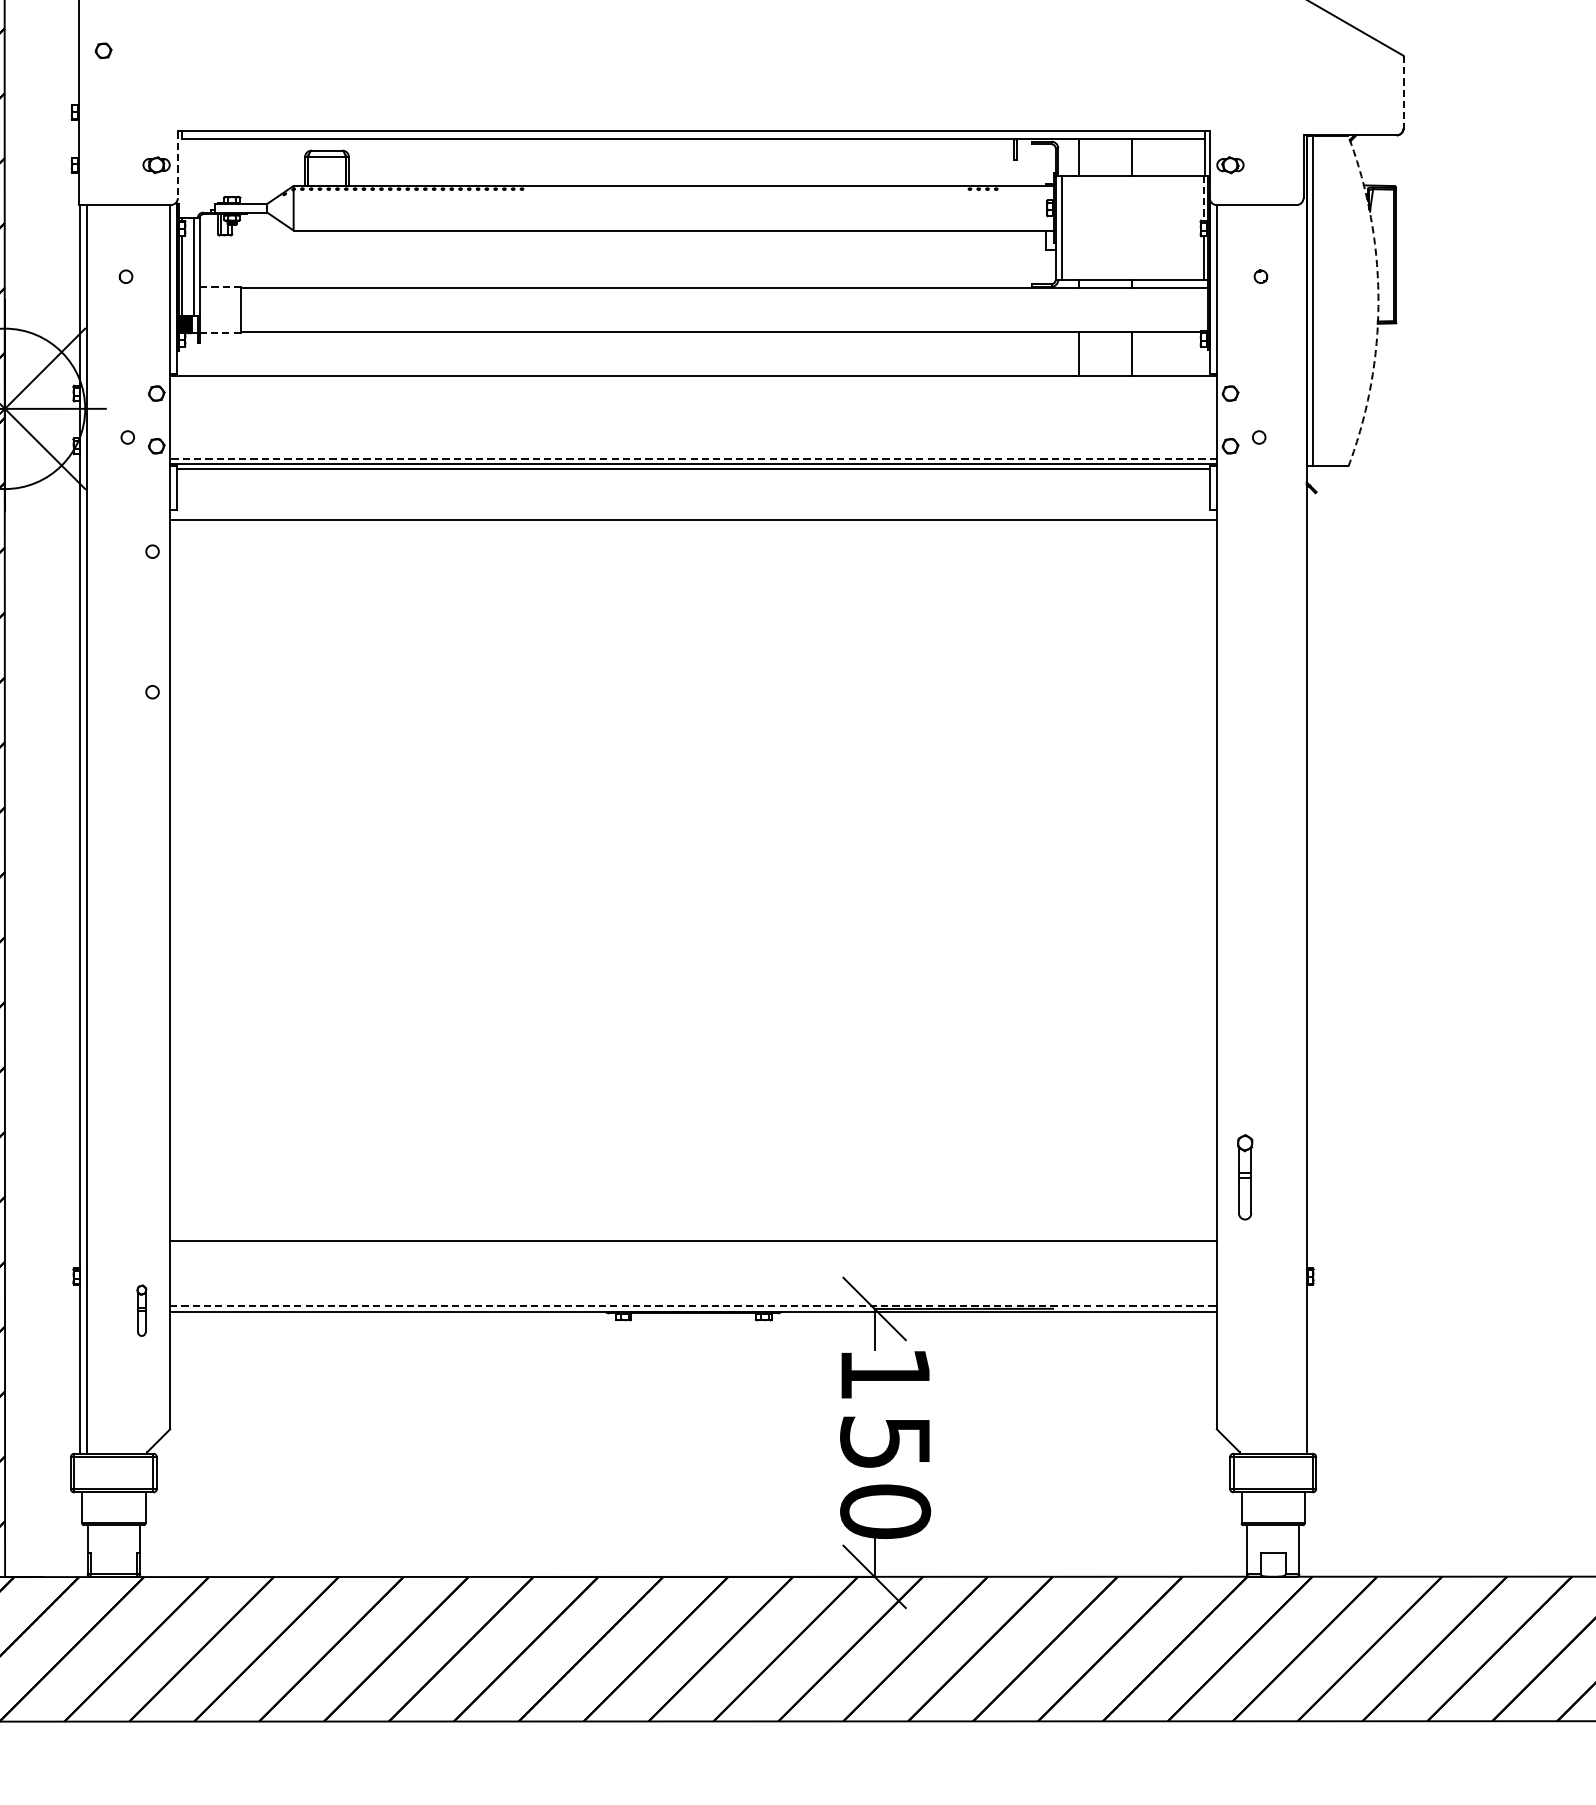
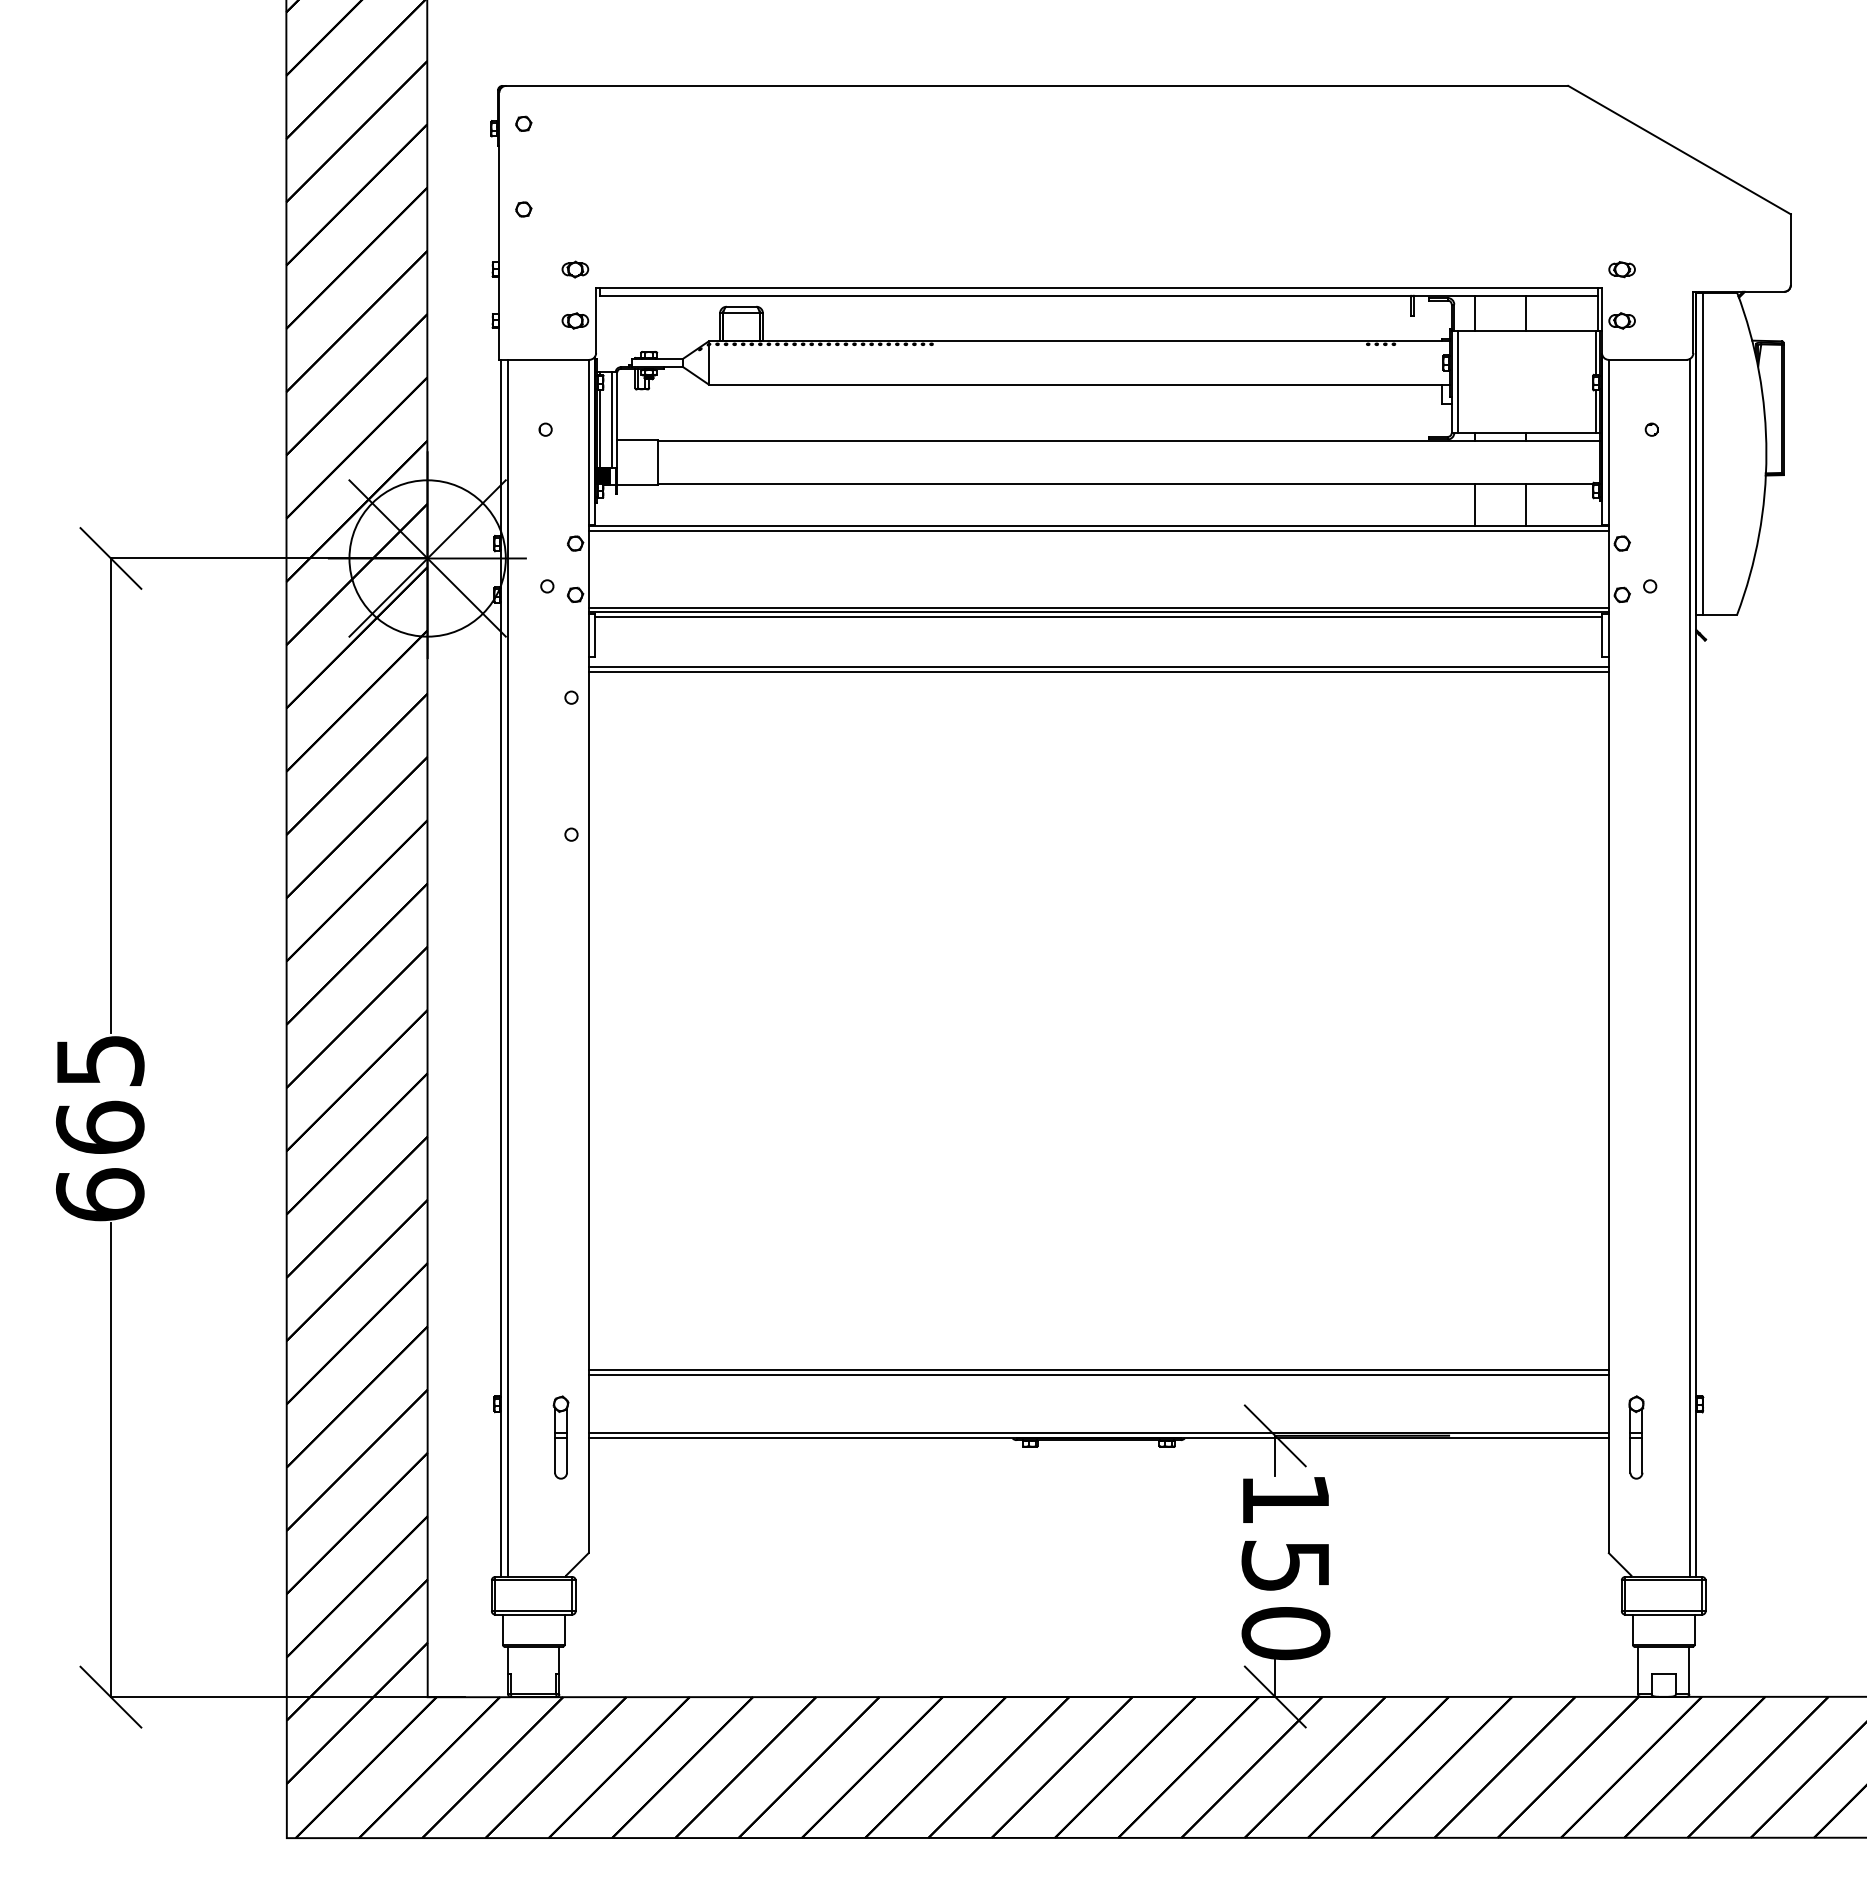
line: (1403, 92) -> (1790, 250), dashed -> solid
part: (156, 112) -> (575, 269), added
part: (1229, 112) -> (1621, 269), added
line: (178, 165) -> (596, 321), dashed -> solid
line: (1203, 198) -> (1595, 353), dashed -> solid
line: (220, 287) -> (637, 440), dashed -> solid
arc: (1378, 301) -> (1766, 453), dashed -> solid
line: (221, 332) -> (638, 484), dashed -> solid
line: (693, 380) -> (1098, 530), added
line: (693, 459) -> (1098, 607), dashed -> solid
line: (693, 525) -> (1098, 672), added
line: (1299, 829) -> (1689, 968), added
part: (1245, 1177) -> (1636, 1437), moved
line: (693, 1247) -> (1098, 1375), added
line: (694, 1306) -> (1099, 1433), dashed -> solid
part: (141, 1310) -> (560, 1437), size x1.67

